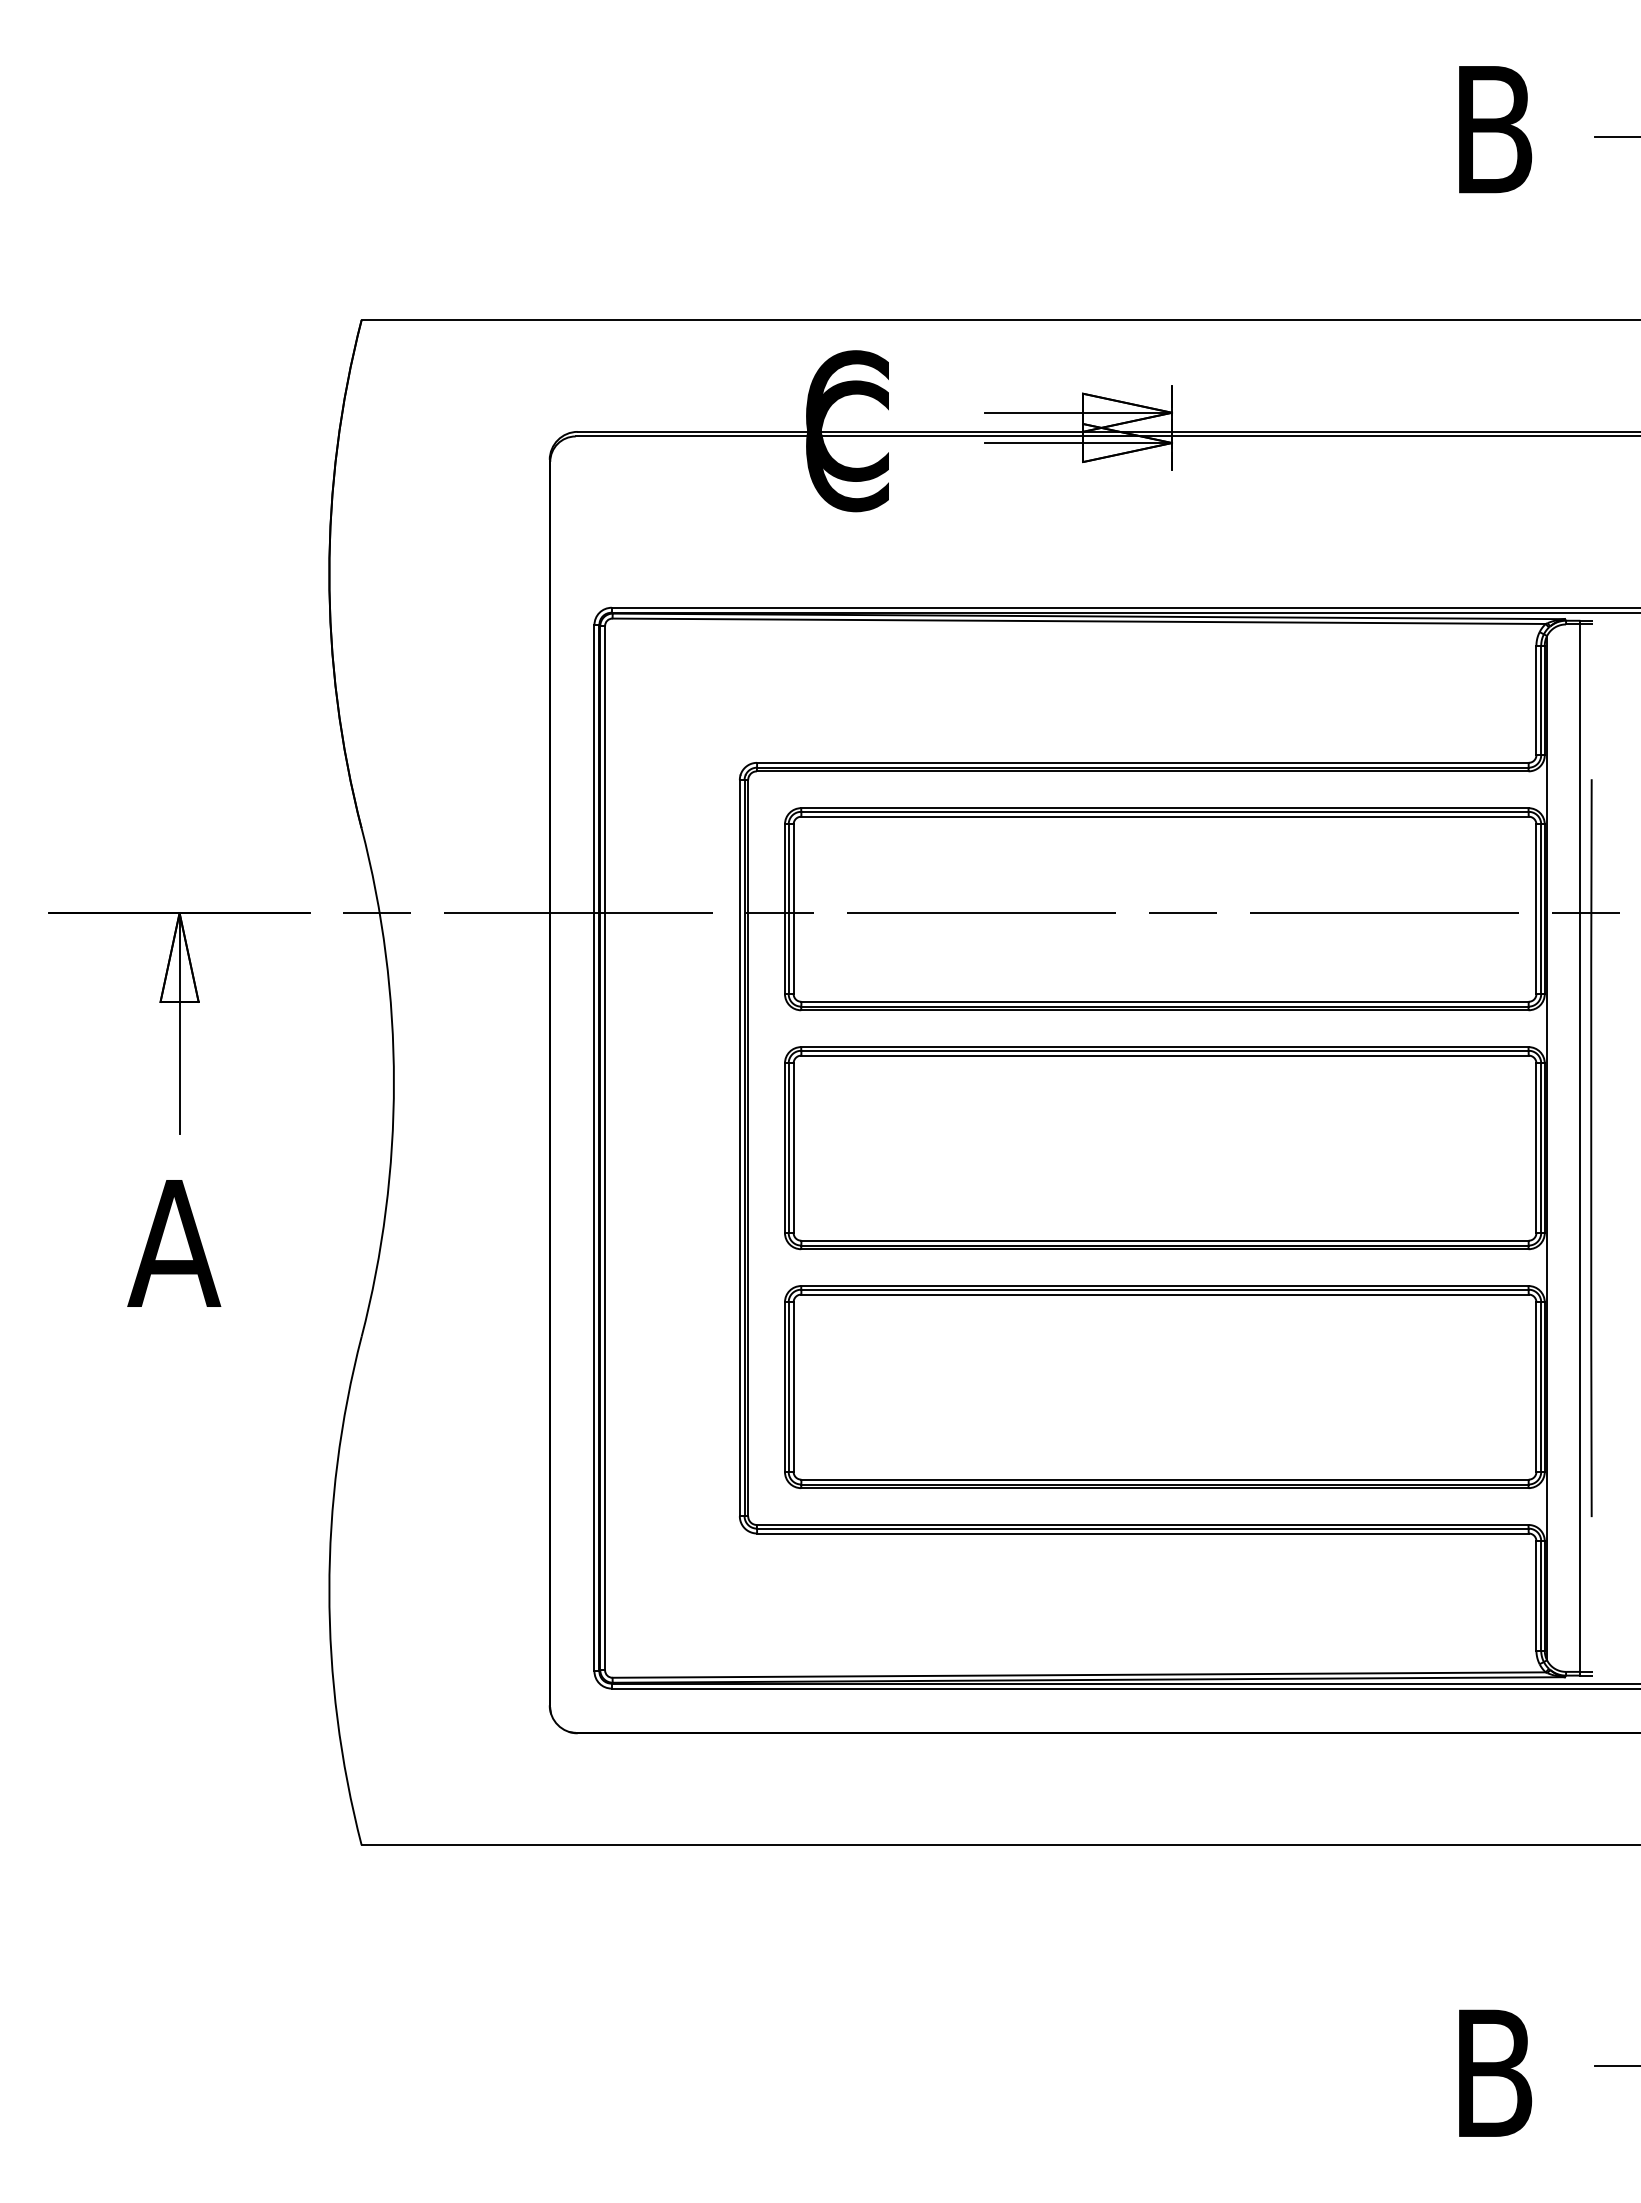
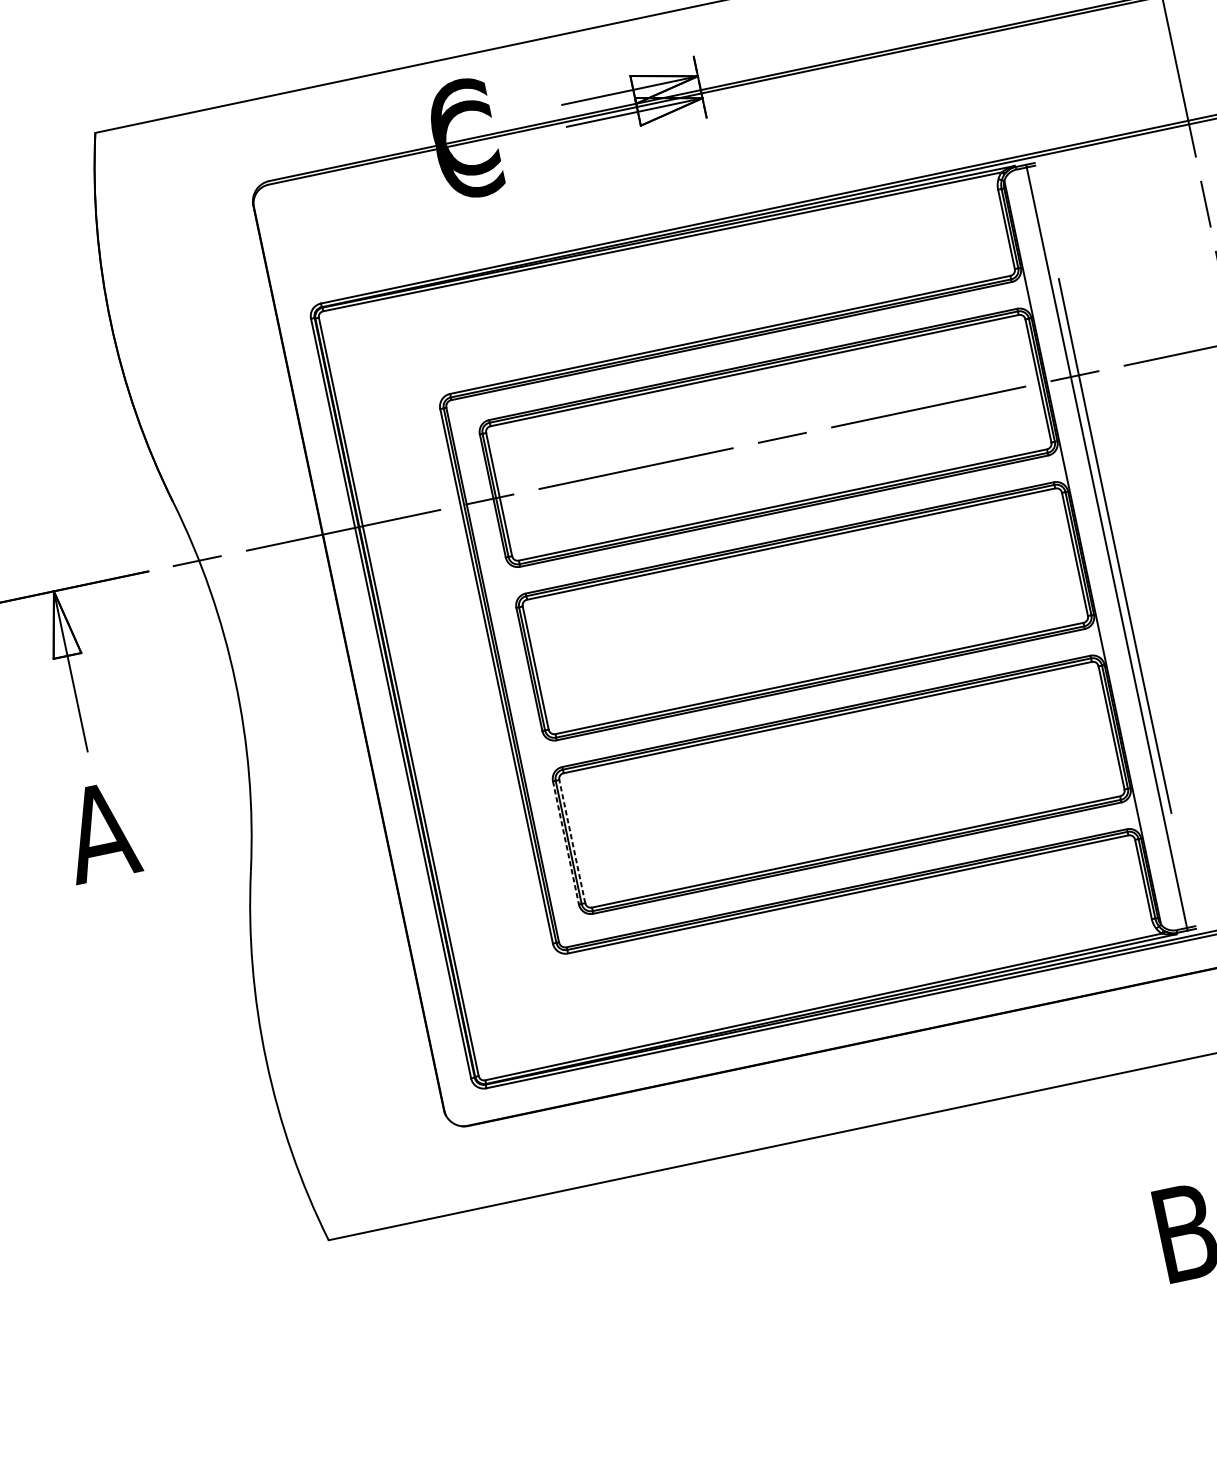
line: (784, 1387) -> (565, 843), solid -> dashed
line: (793, 1387) -> (572, 841), solid -> dashed

